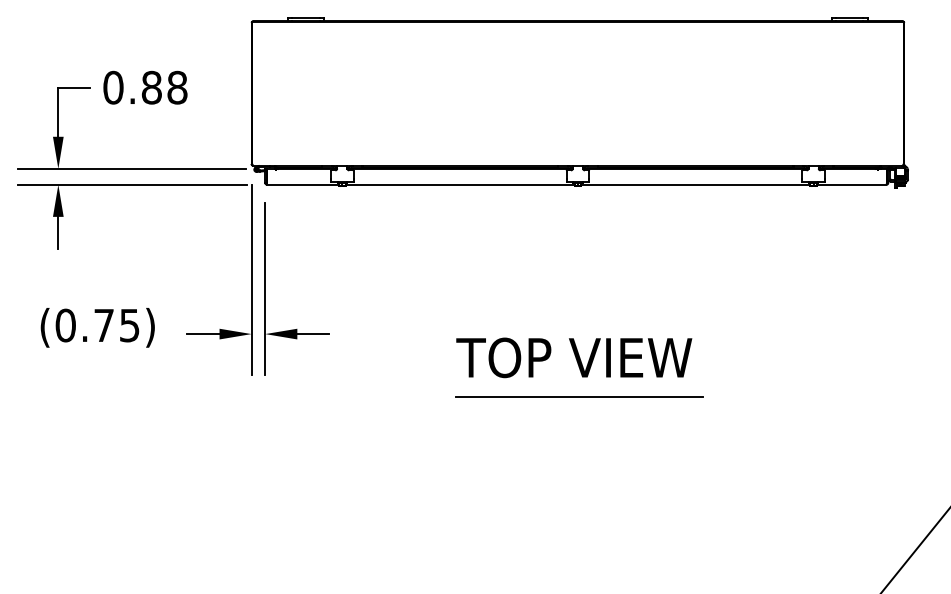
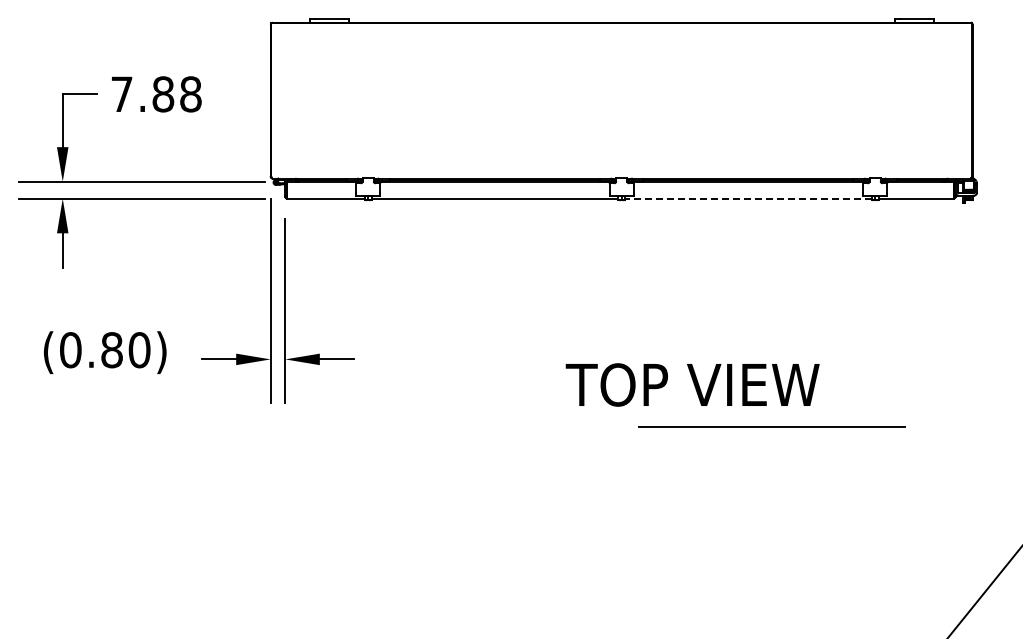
text: (112, 87) -> (121, 94), 0.88 -> 7.88
line: (694, 184) -> (747, 198), solid -> dashed
text: (116, 325) -> (125, 350), (0.75) -> (0.80)
text: (574, 357) -> (692, 384), moved
line: (579, 396) -> (771, 426), moved

